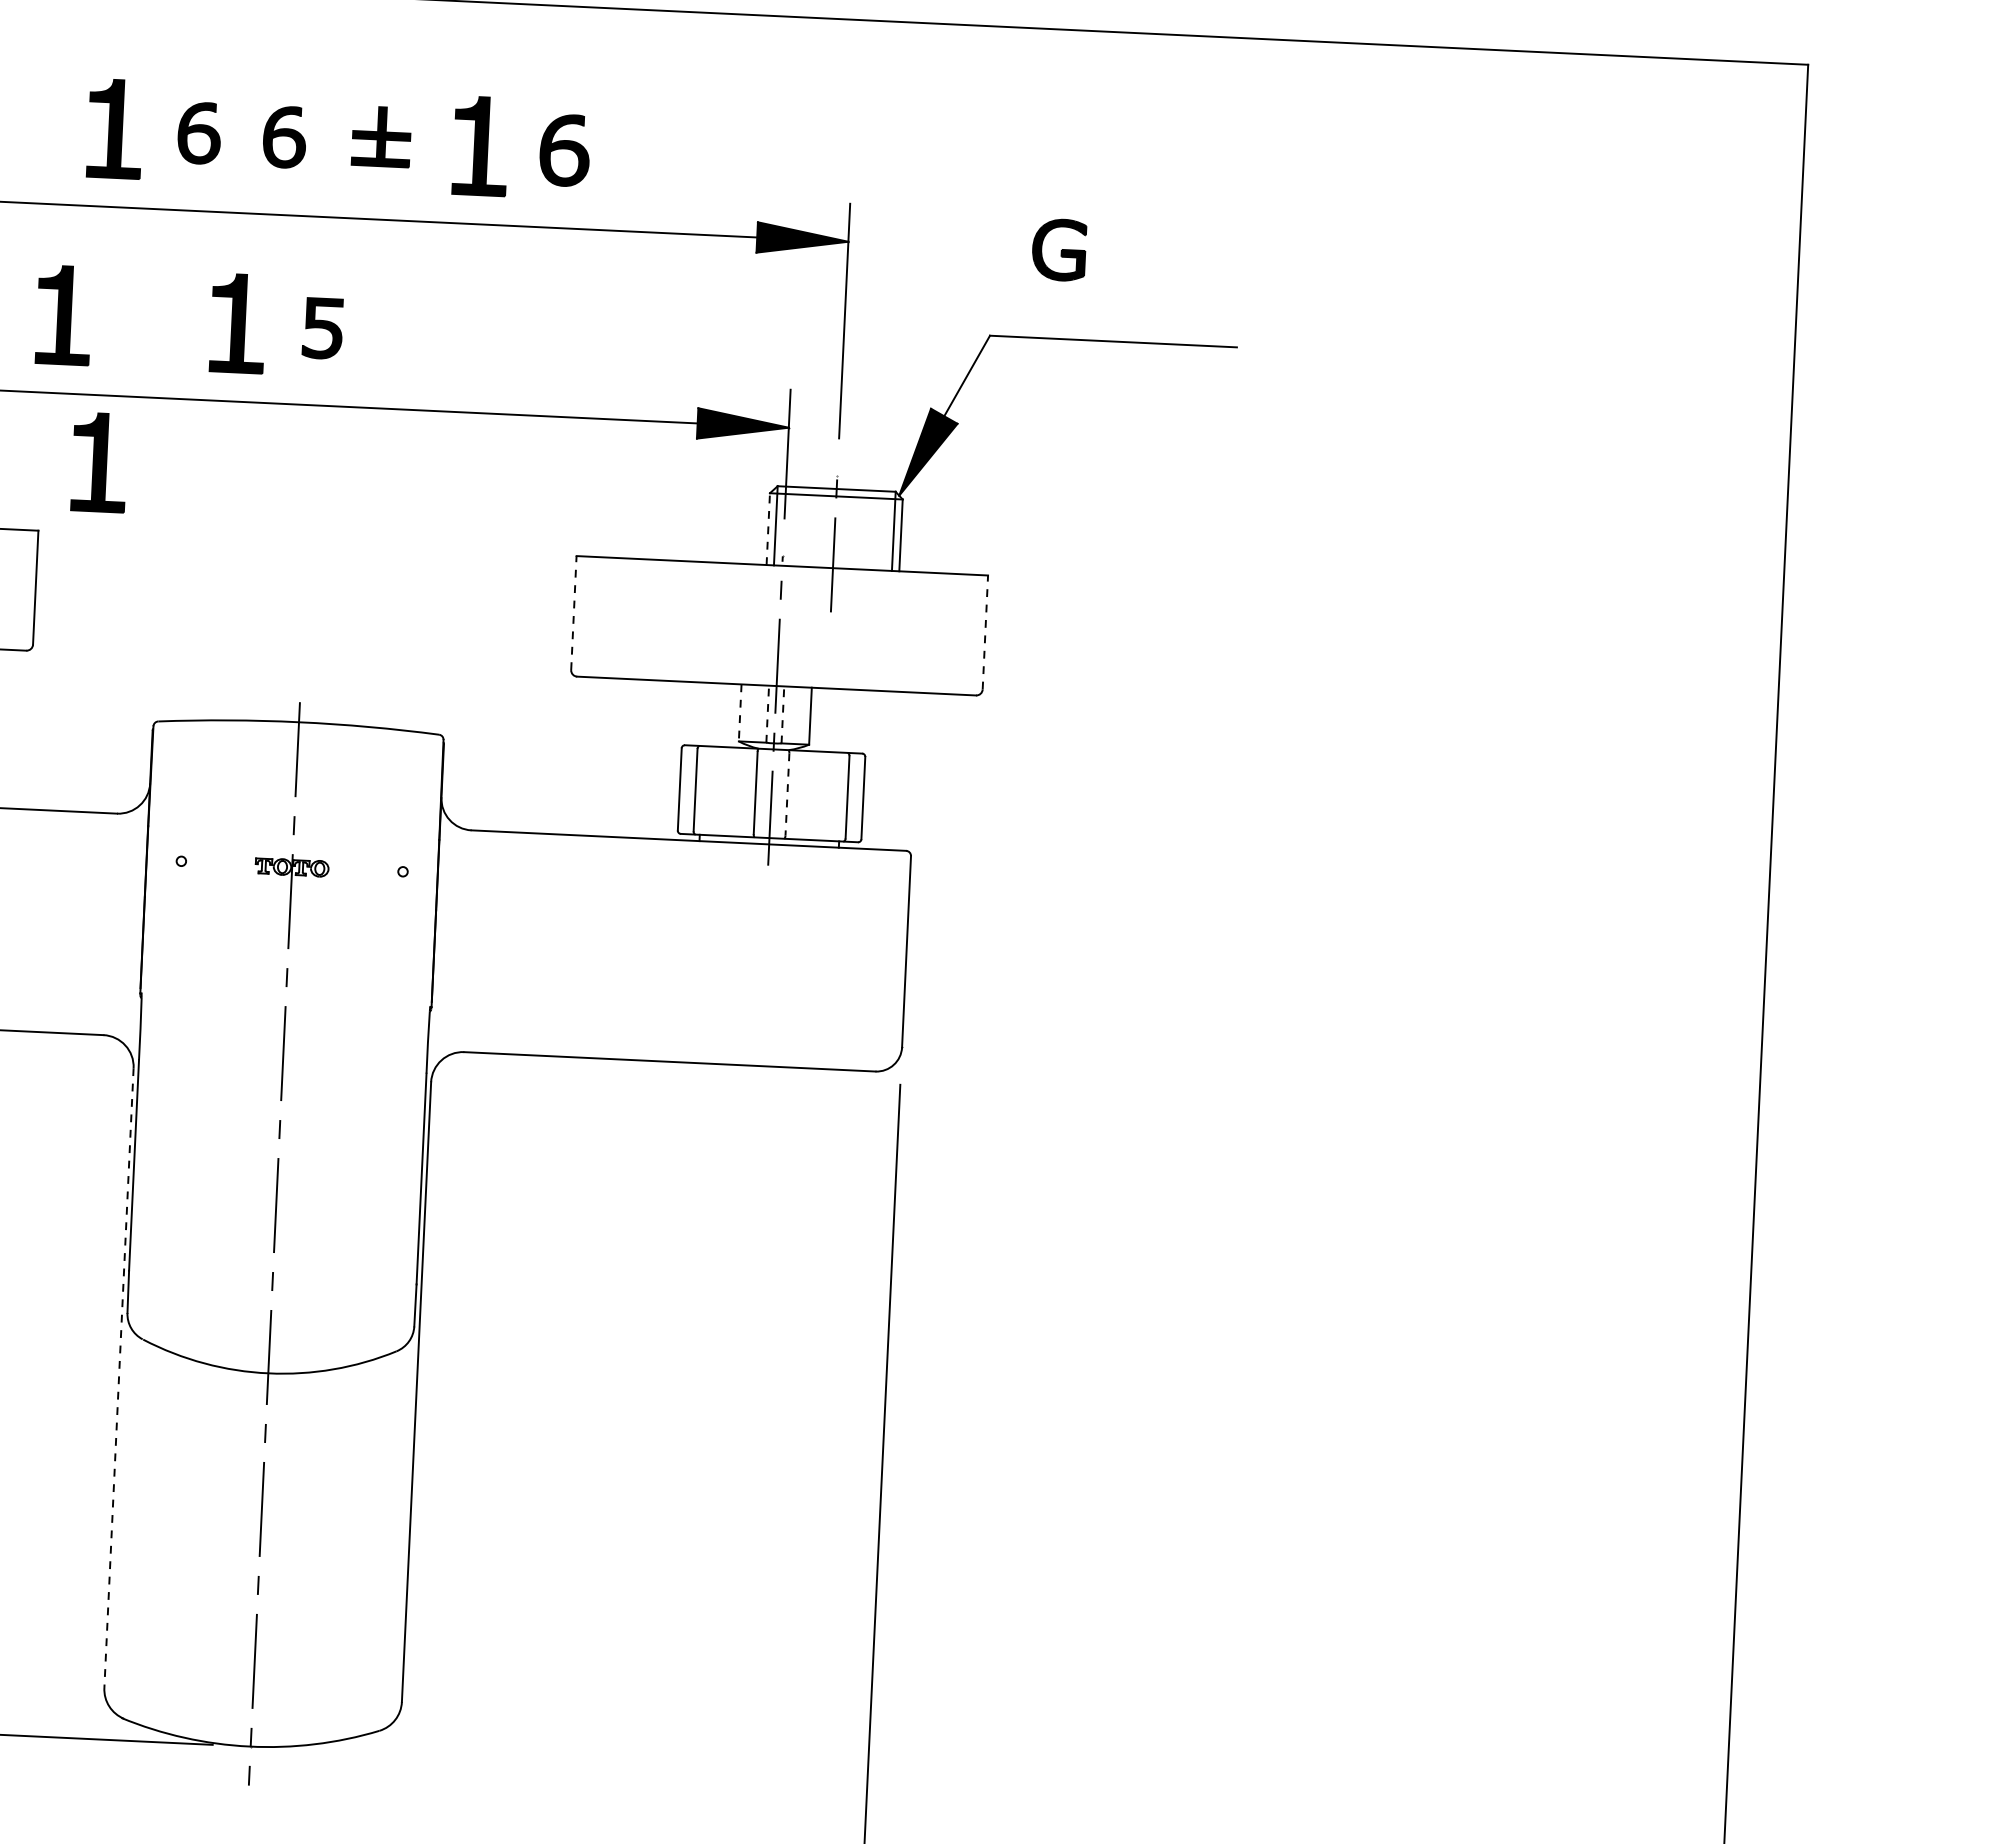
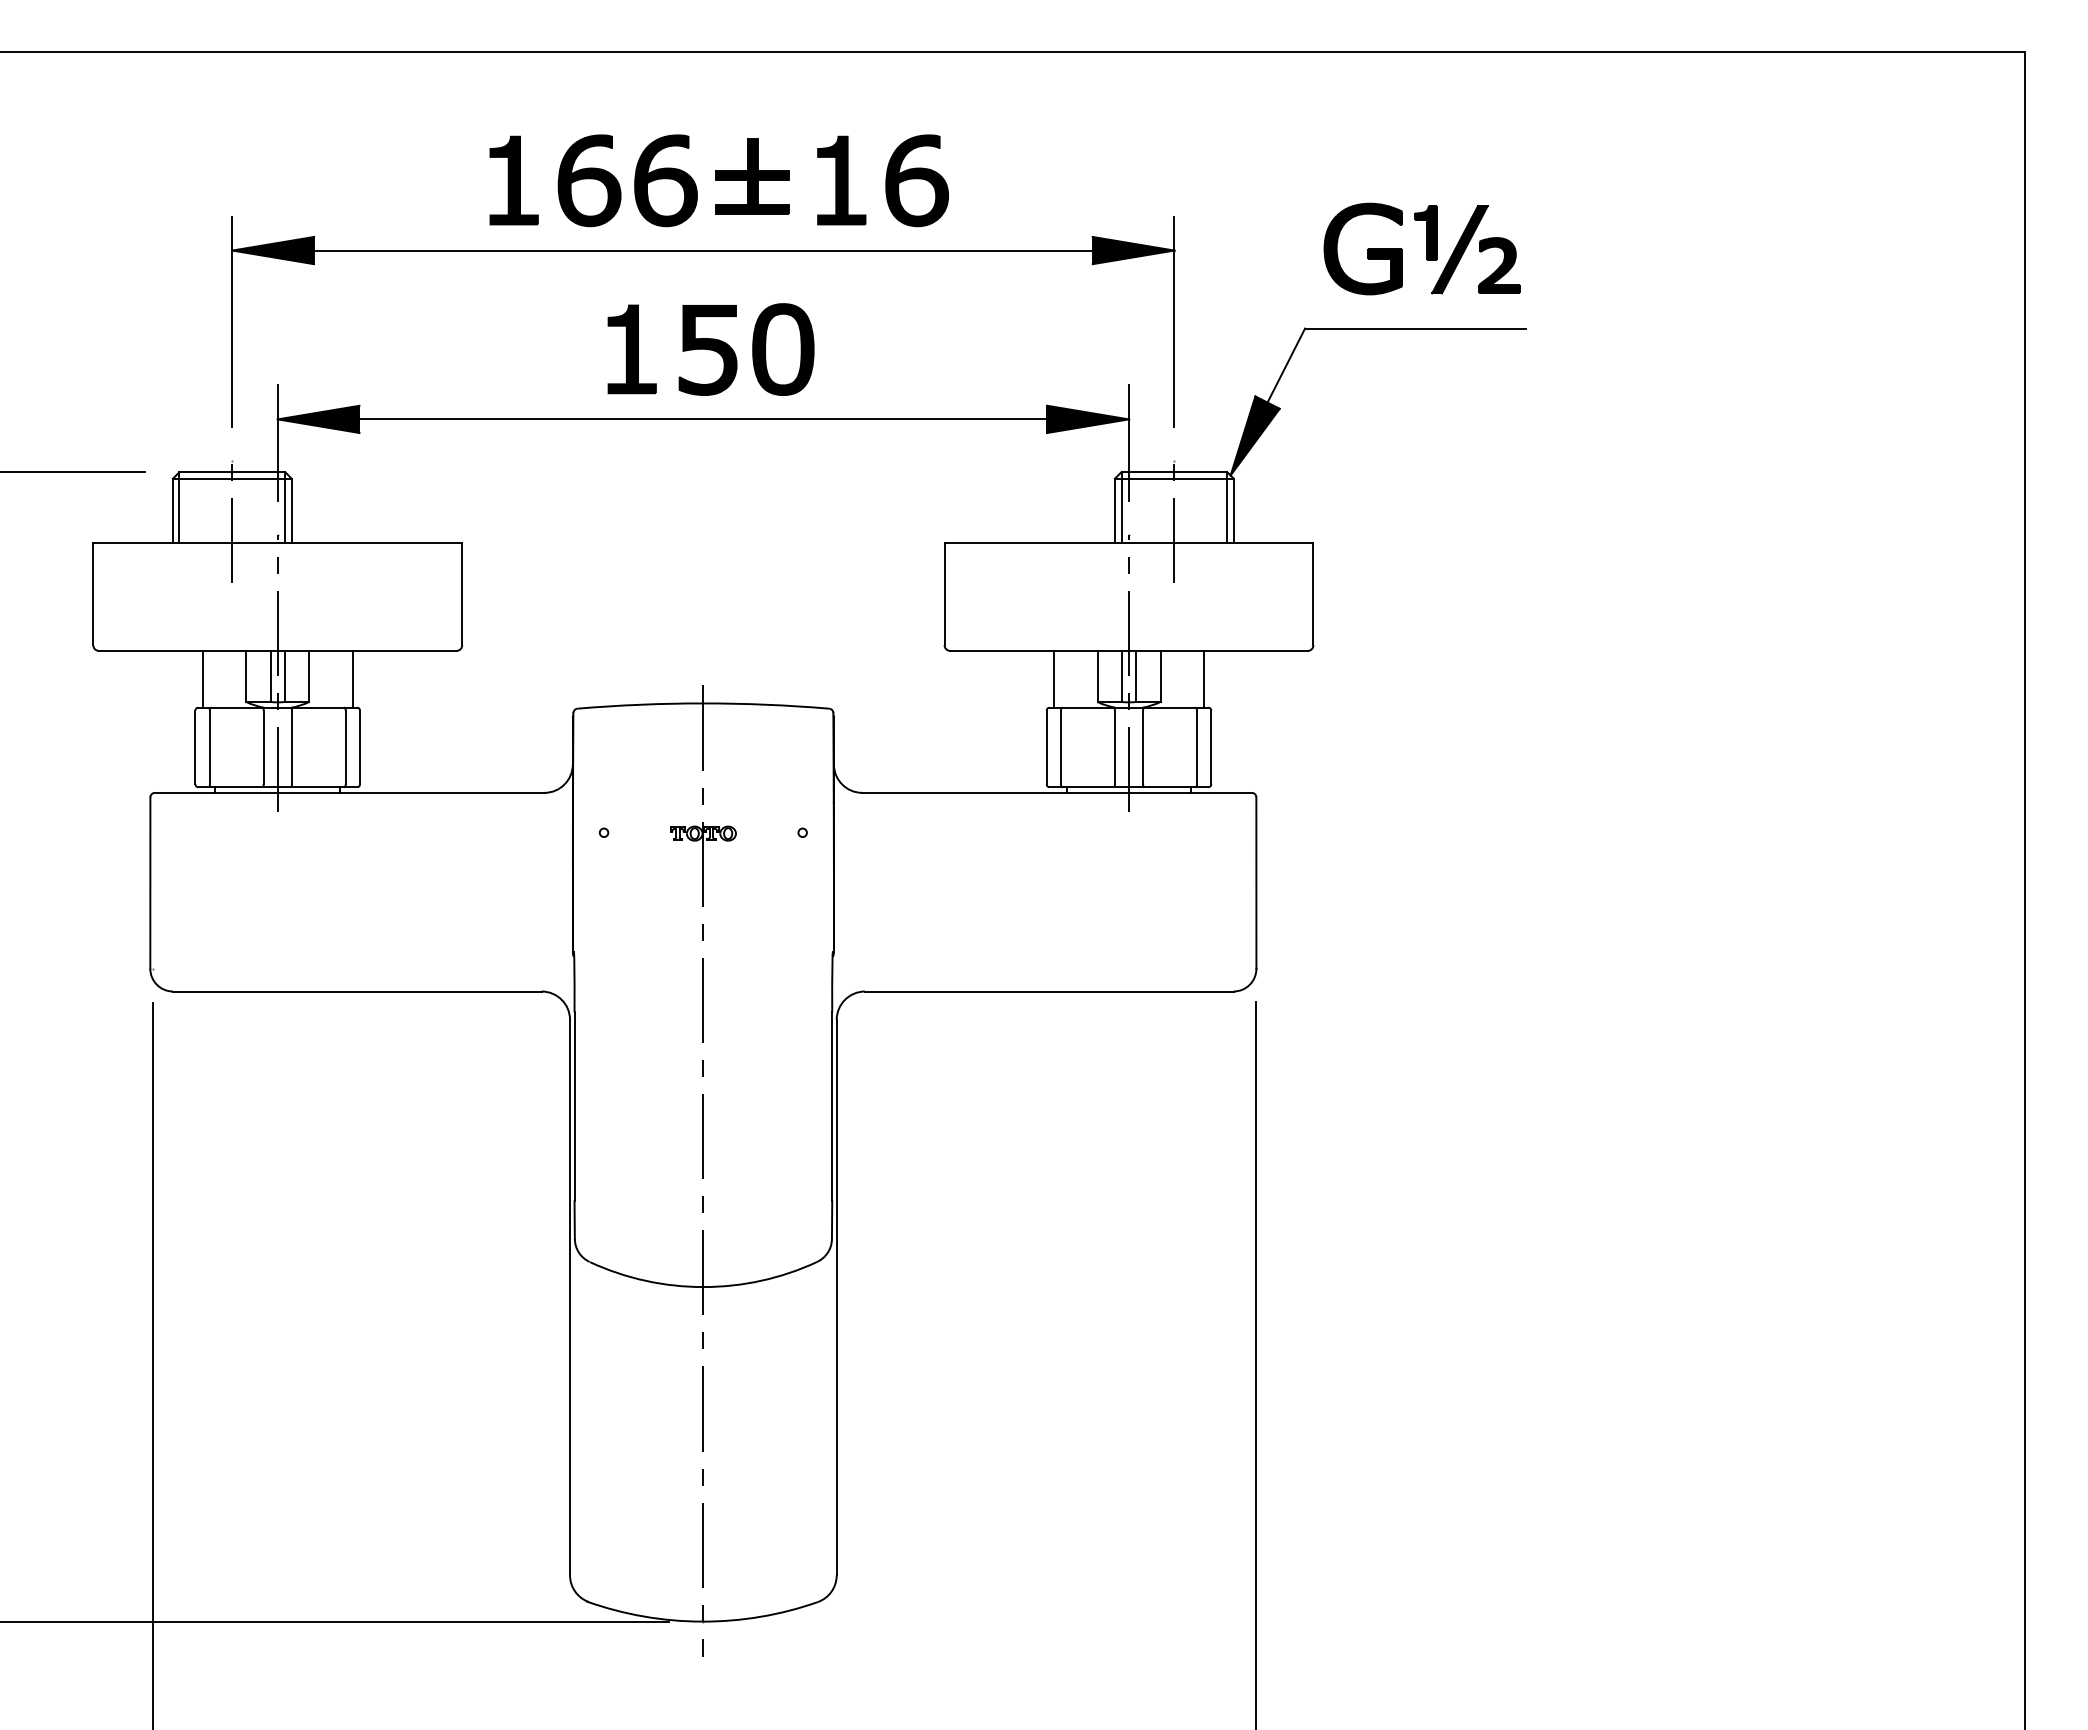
part: (199, 132) -> (589, 180), size x1.67
part: (284, 136) -> (665, 180), size x1.67
part: (381, 136) -> (752, 176), size x1.43
part: (564, 150) -> (916, 180), size x1.43
part: (1058, 249) -> (1362, 248), size x1.67
part: (1175, 256) -> (1467, 249), added
part: (63, 315) -> (475, 349), removed
part: (322, 328) -> (707, 350), size x1.67
part: (407, 331) -> (783, 349), added
part: (98, 462) -> (513, 479), removed
line: (767, 528) -> (1114, 510), dashed -> solid
line: (573, 612) -> (944, 593), dashed -> solid
line: (985, 631) -> (1313, 593), dashed -> solid
line: (690, 712) -> (1053, 678), added
line: (740, 712) -> (1097, 676), dashed -> solid
line: (768, 714) -> (1122, 676), dashed -> solid
line: (782, 714) -> (1135, 676), dashed -> solid
line: (859, 720) -> (1204, 678), added
line: (787, 794) -> (1143, 747), dashed -> solid
line: (119, 1378) -> (570, 1297), dashed -> solid

